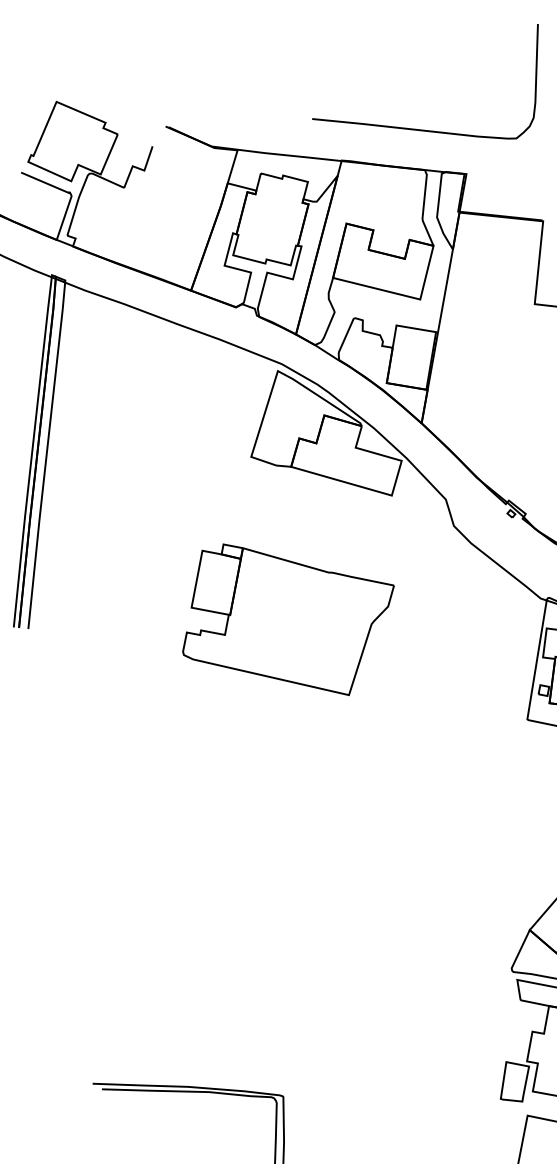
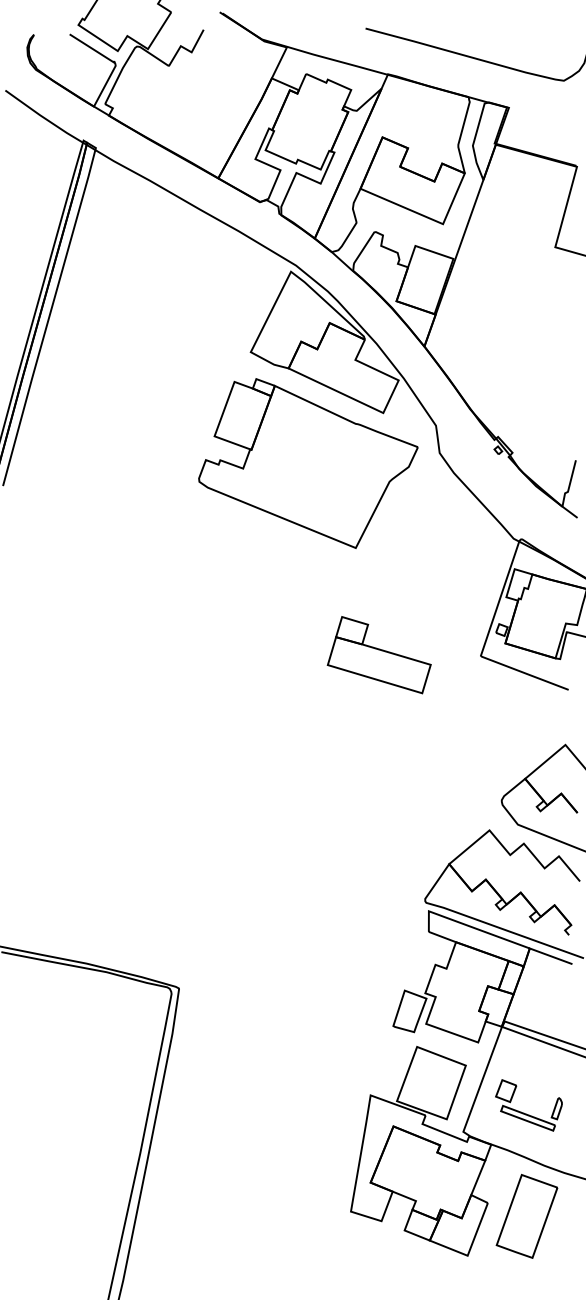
part: (288, 619) -> (308, 463), moved
part: (426, 735) -> (378, 655), added

